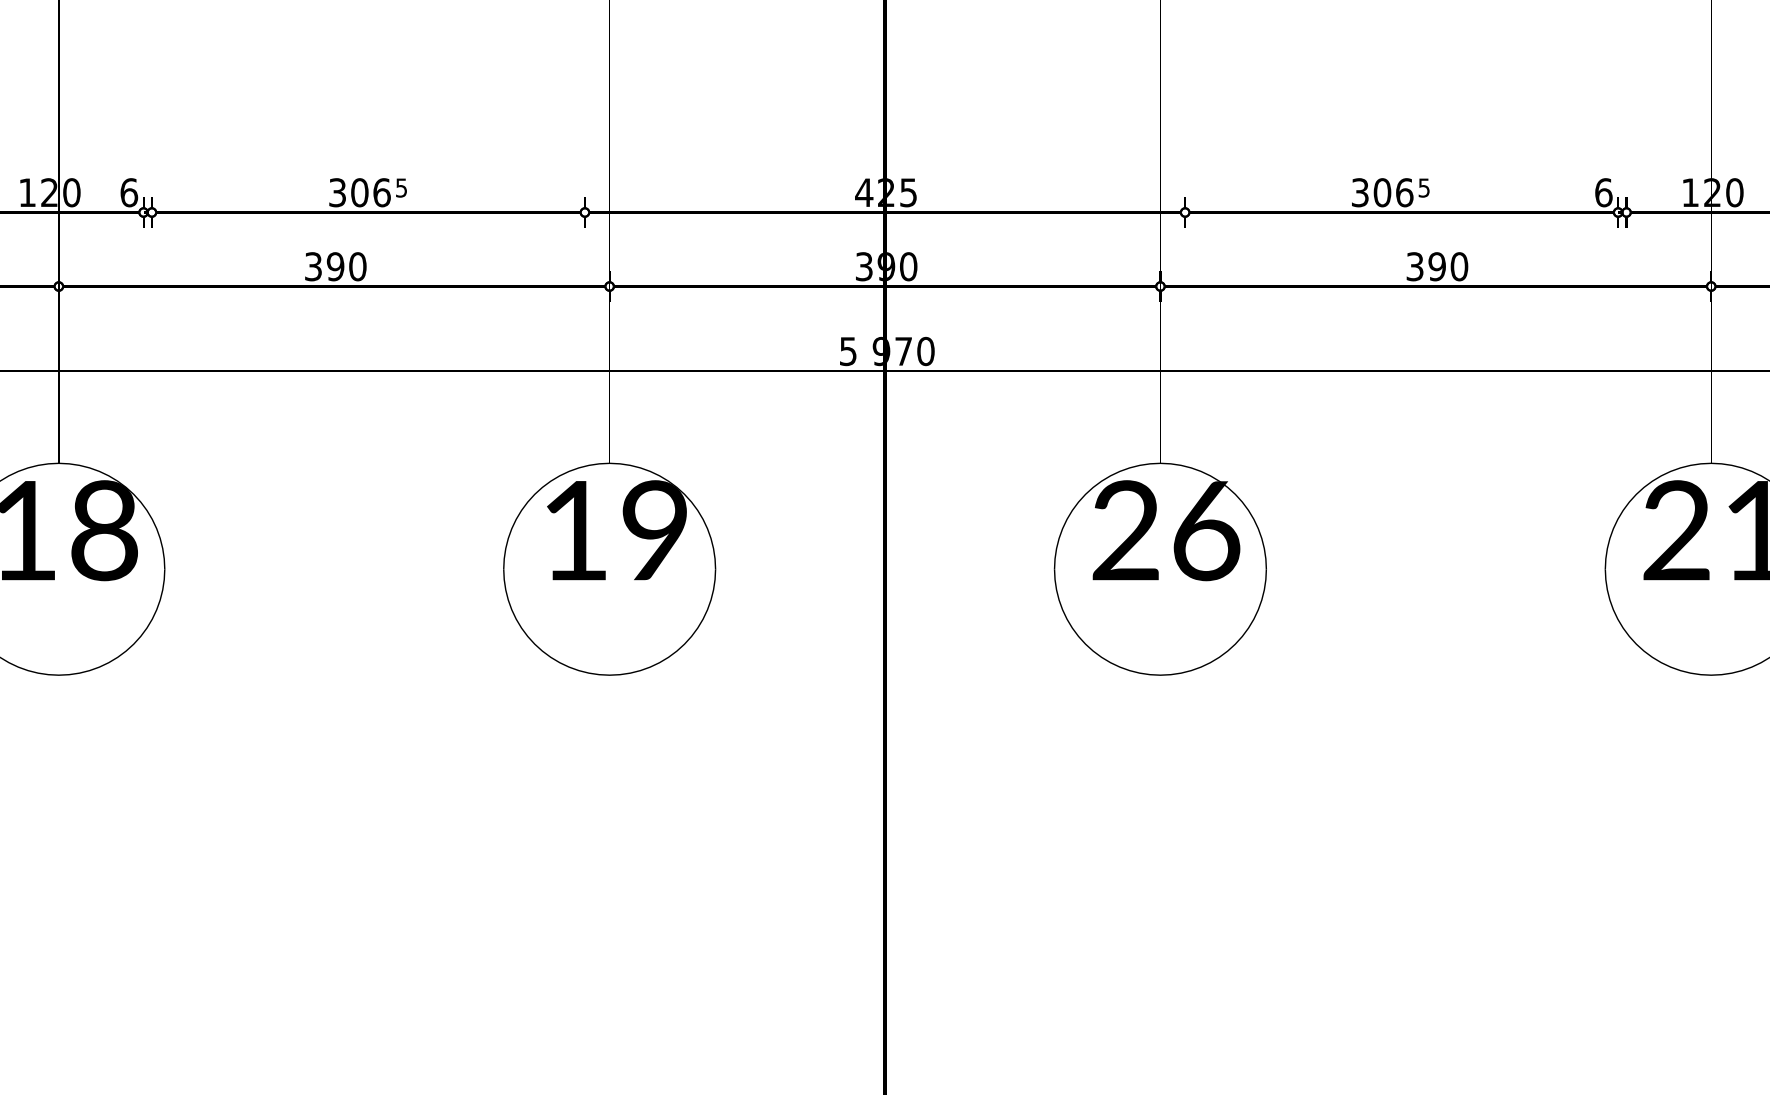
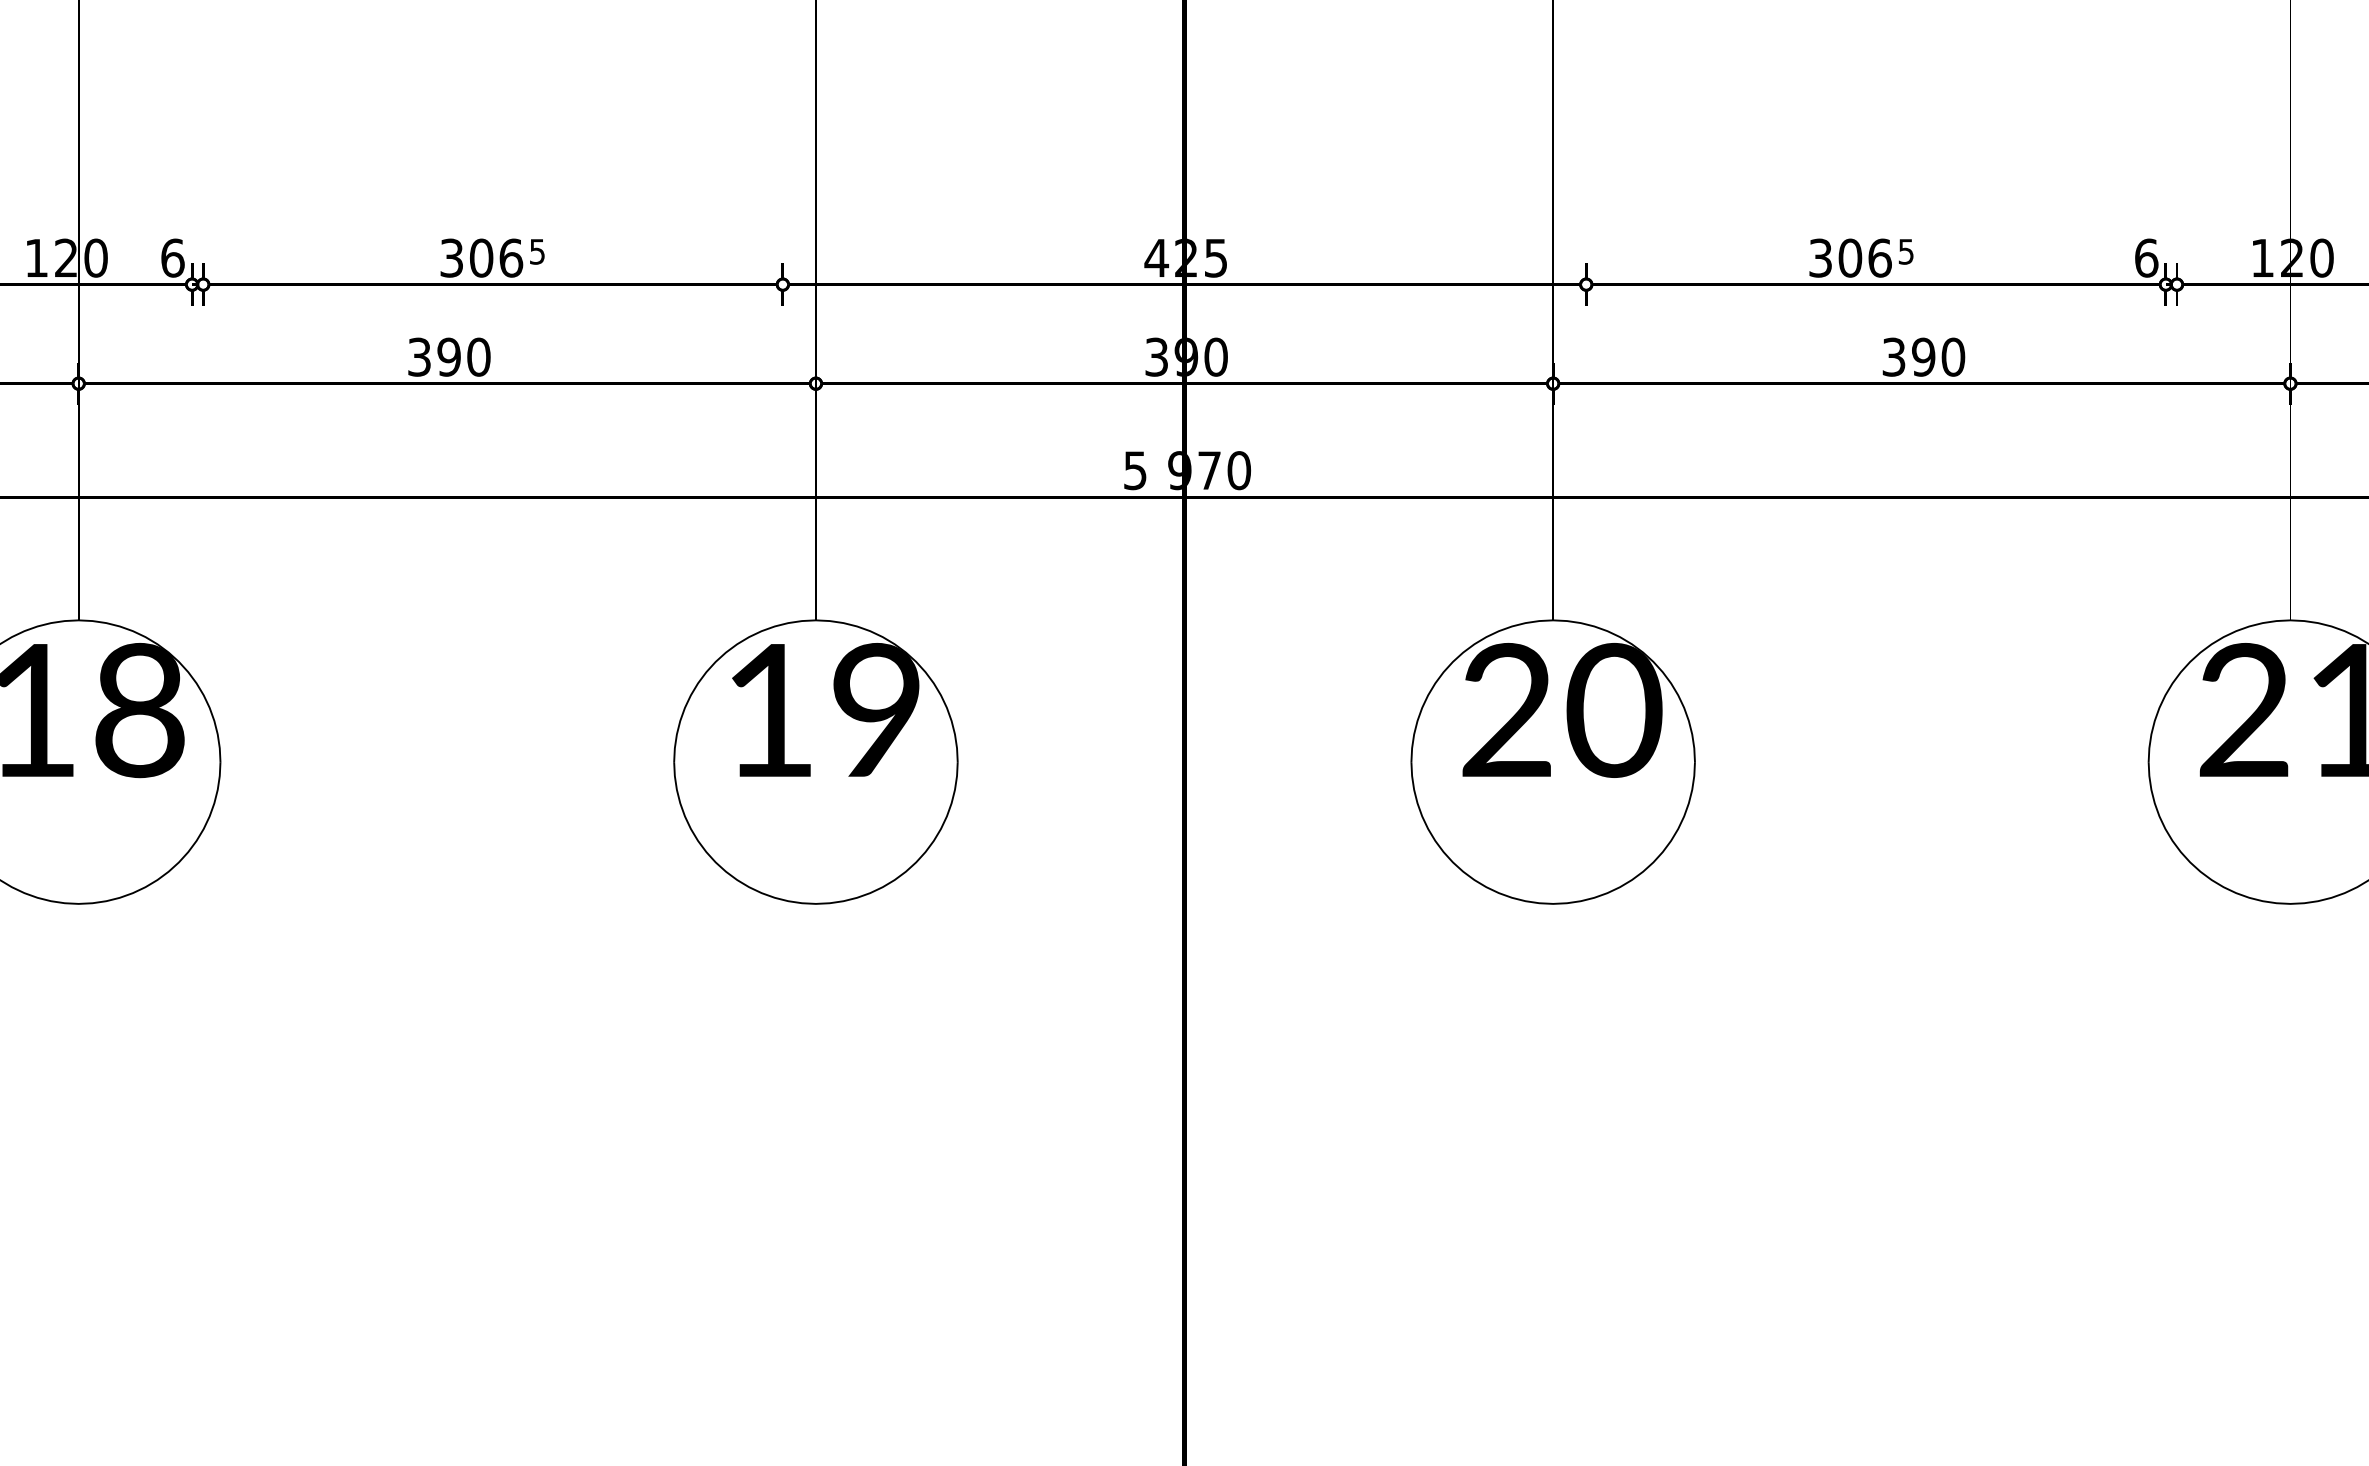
text: (1206, 529) -> (1614, 709), 26 -> 20

